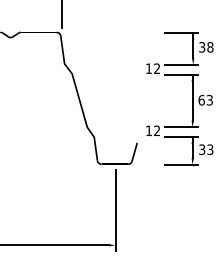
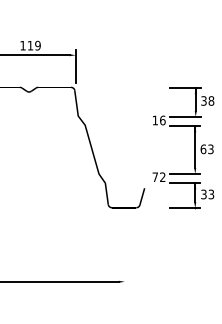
text: (156, 68) -> (162, 120), 12 -> 16
text: (148, 130) -> (154, 176), 12 -> 72
line: (115, 209) -> (124, 249), removed

